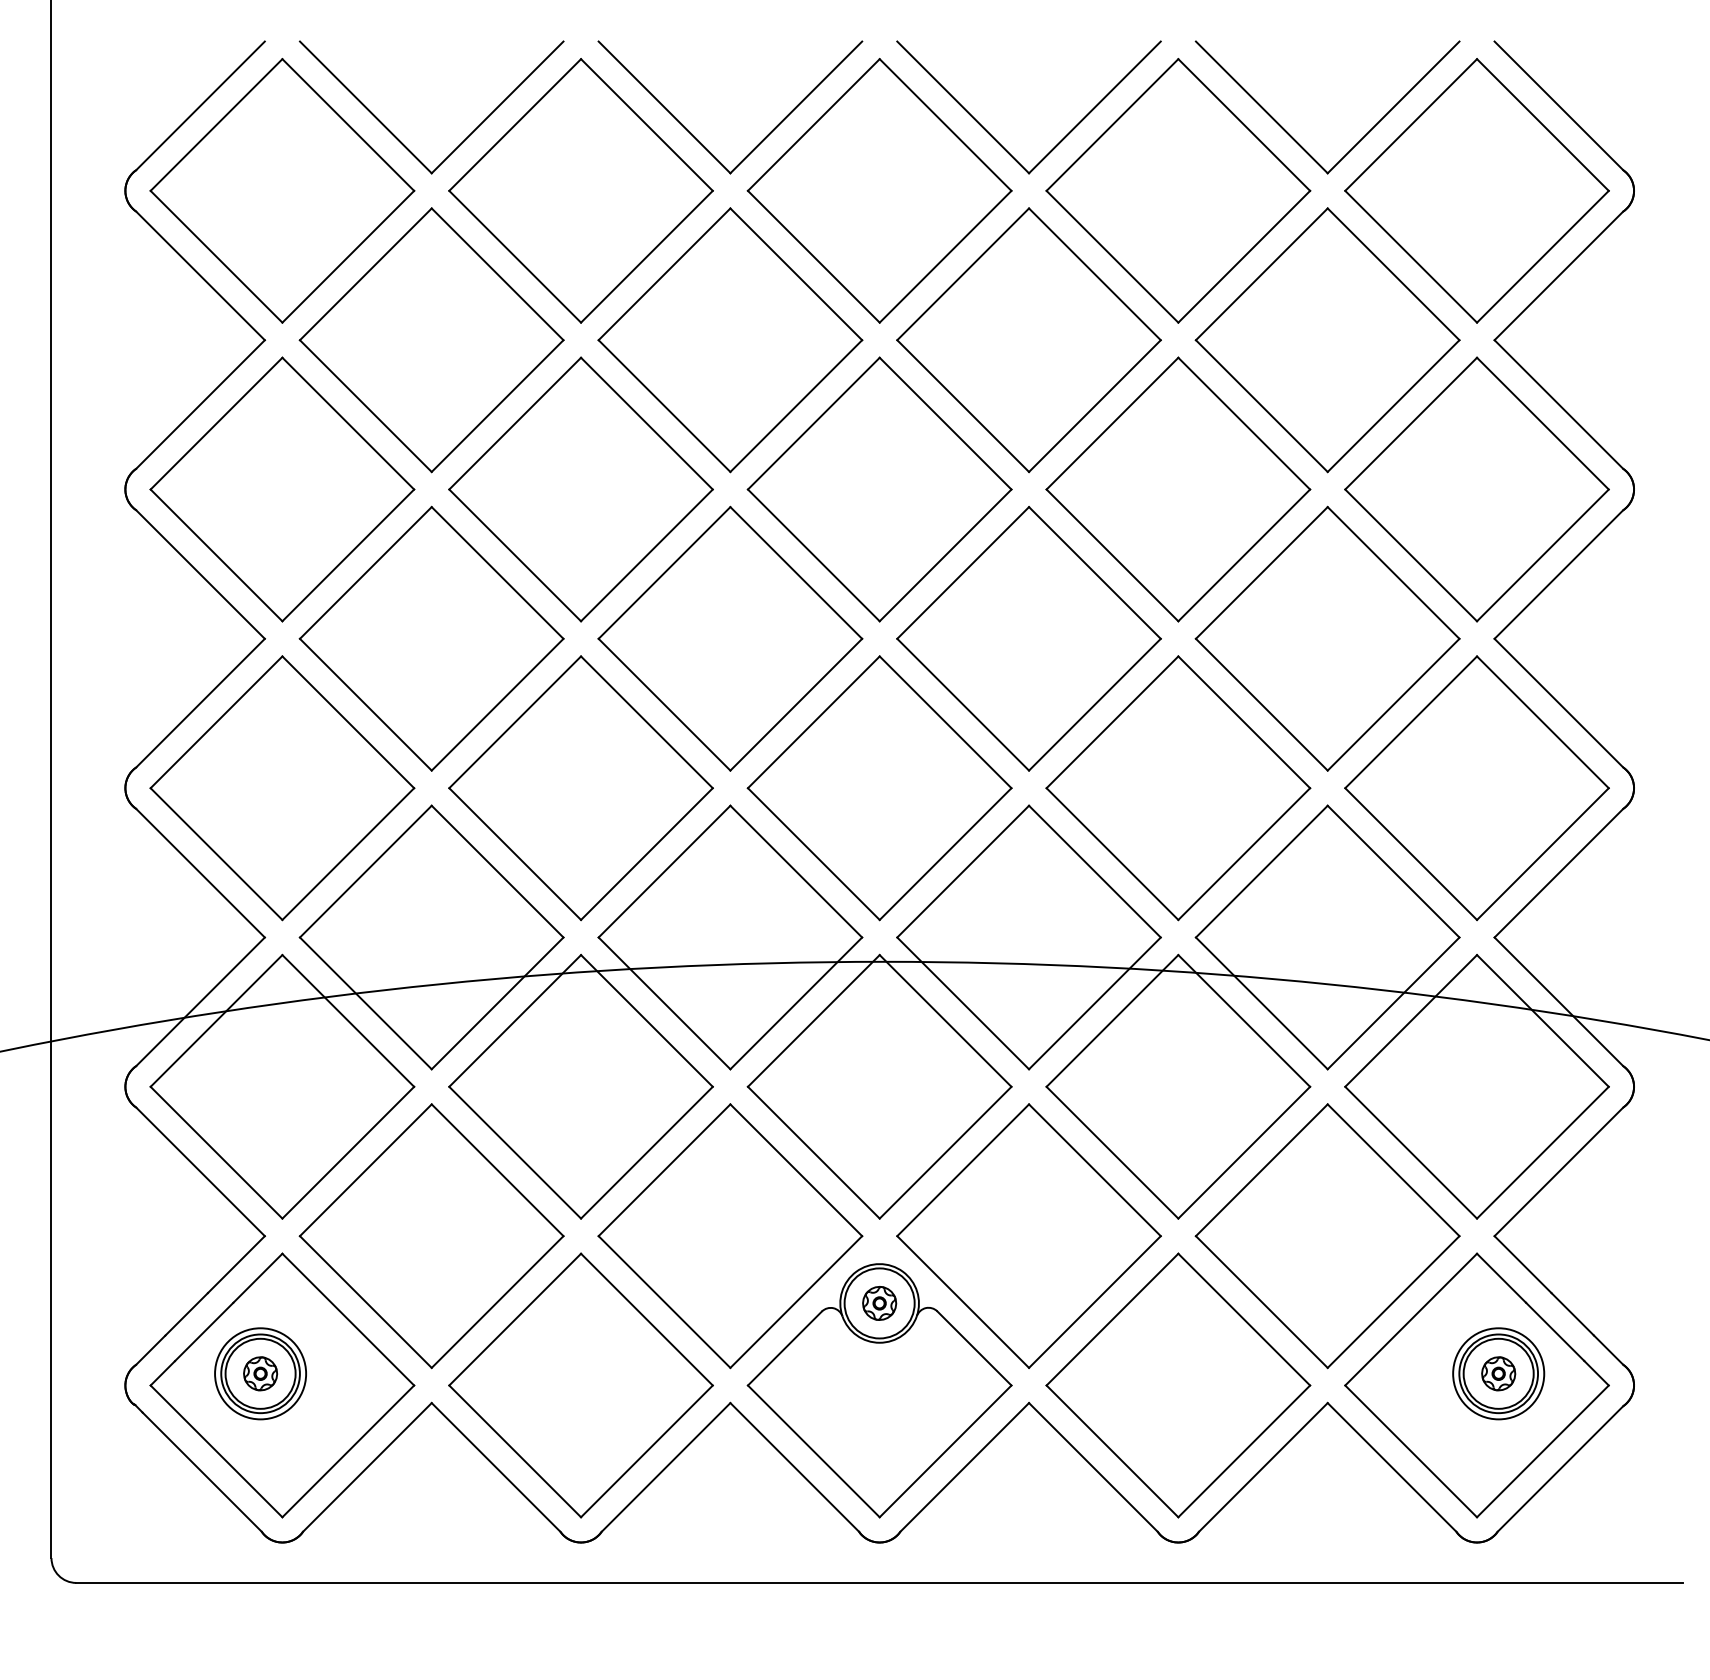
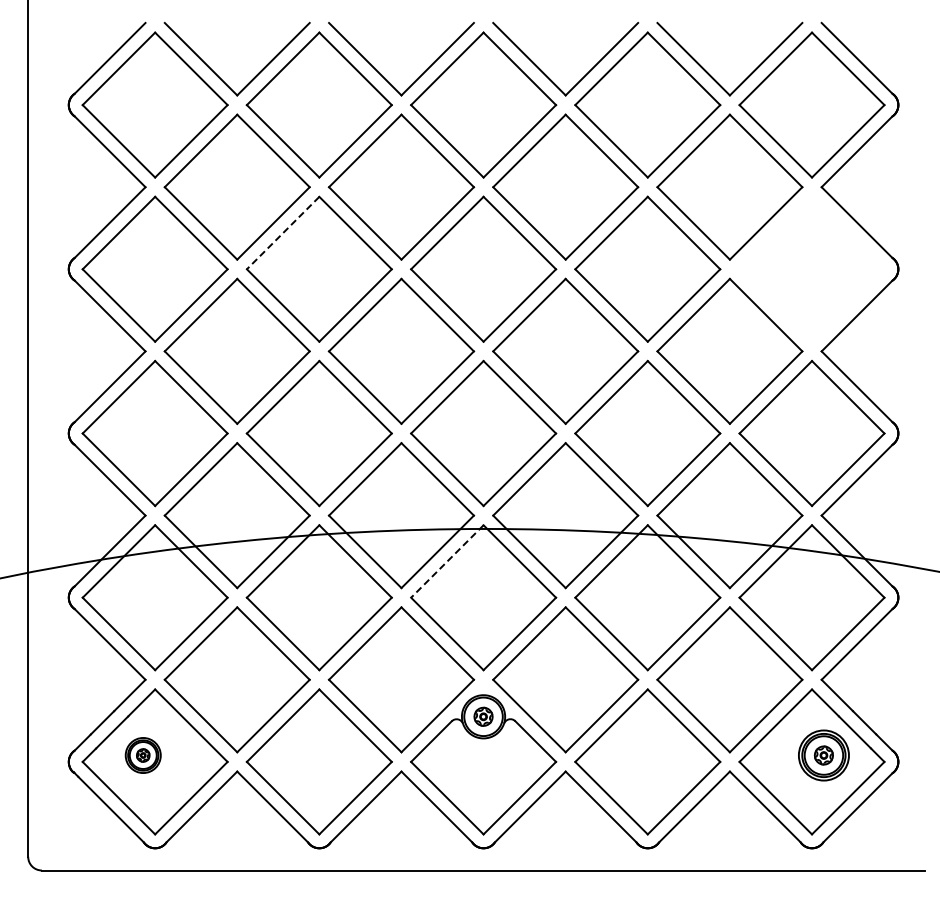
line: (513, 424) -> (282, 233), solid -> dashed
part: (1476, 488) -> (811, 268), removed
line: (814, 1020) -> (447, 561), solid -> dashed
part: (261, 1373) -> (143, 755), size x0.7

